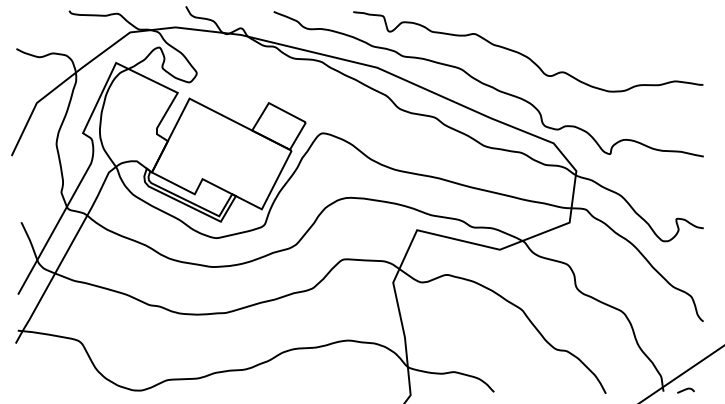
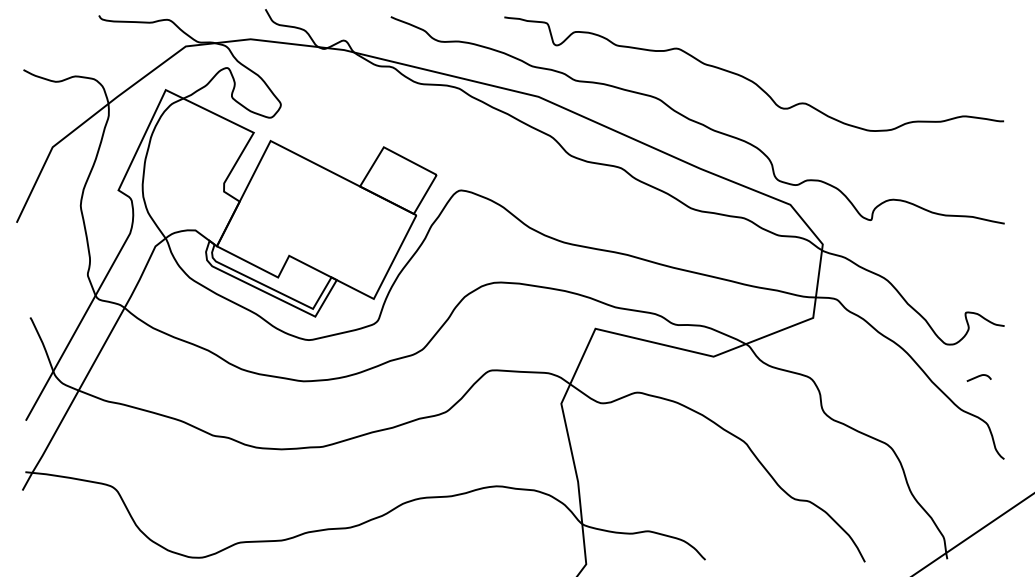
curve: (685, 390) -> (978, 377), moved

